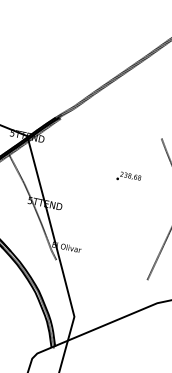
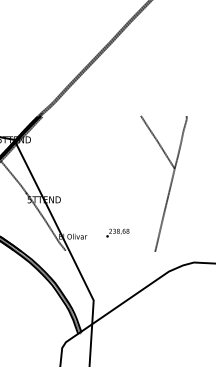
text: (128, 177) -> (117, 232), moved

